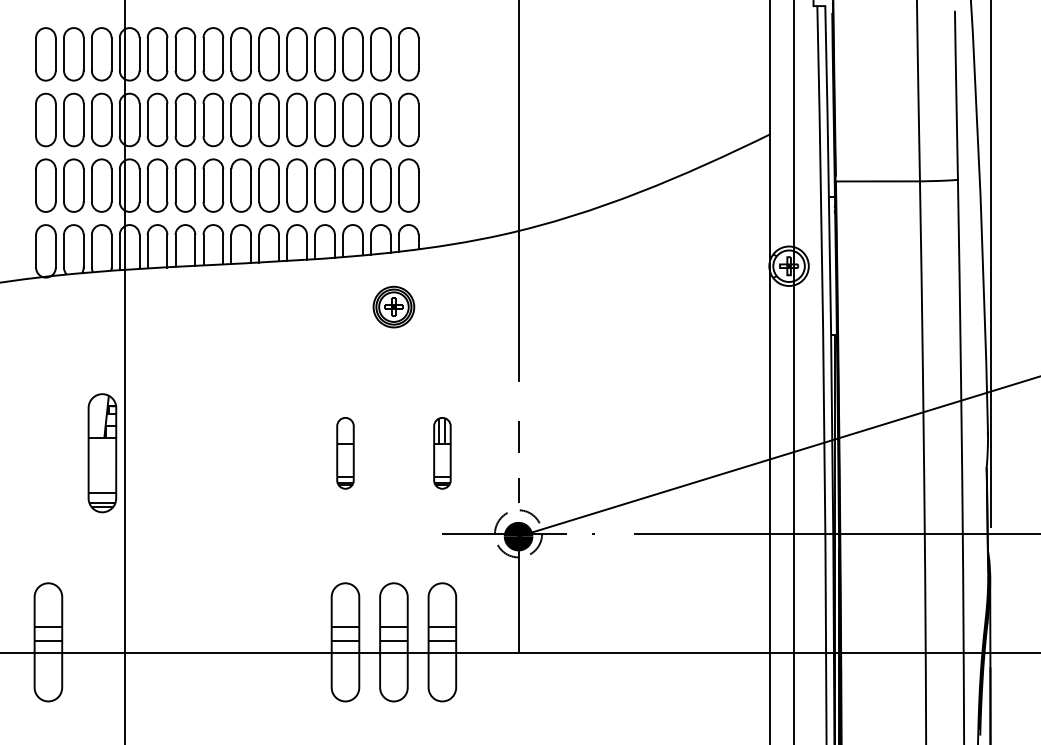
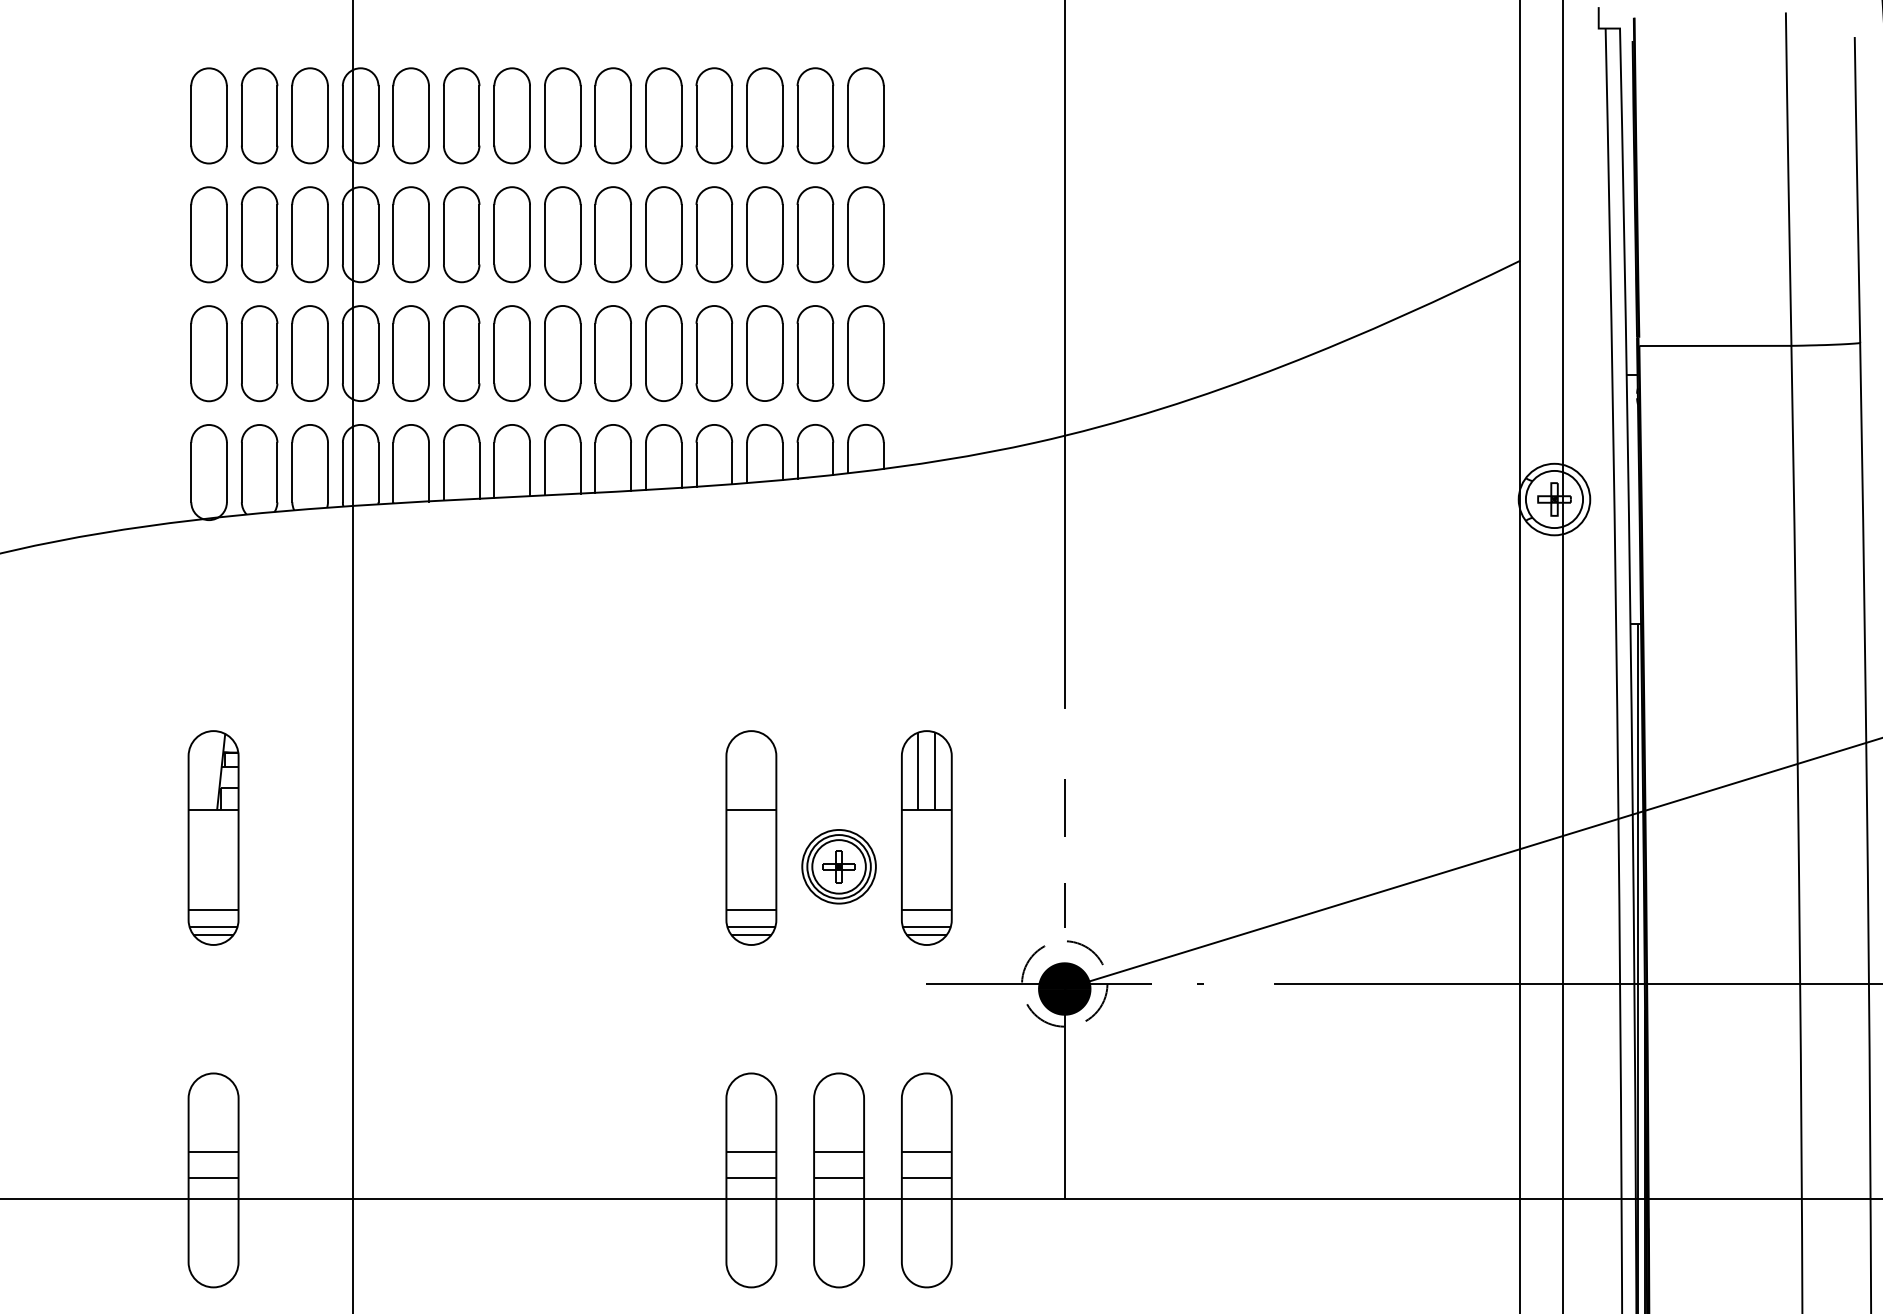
part: (393, 306) -> (838, 865), moved
part: (102, 453) -> (213, 838), moved
part: (345, 453) -> (751, 838), size x1.67
part: (442, 453) -> (927, 838), size x1.67

